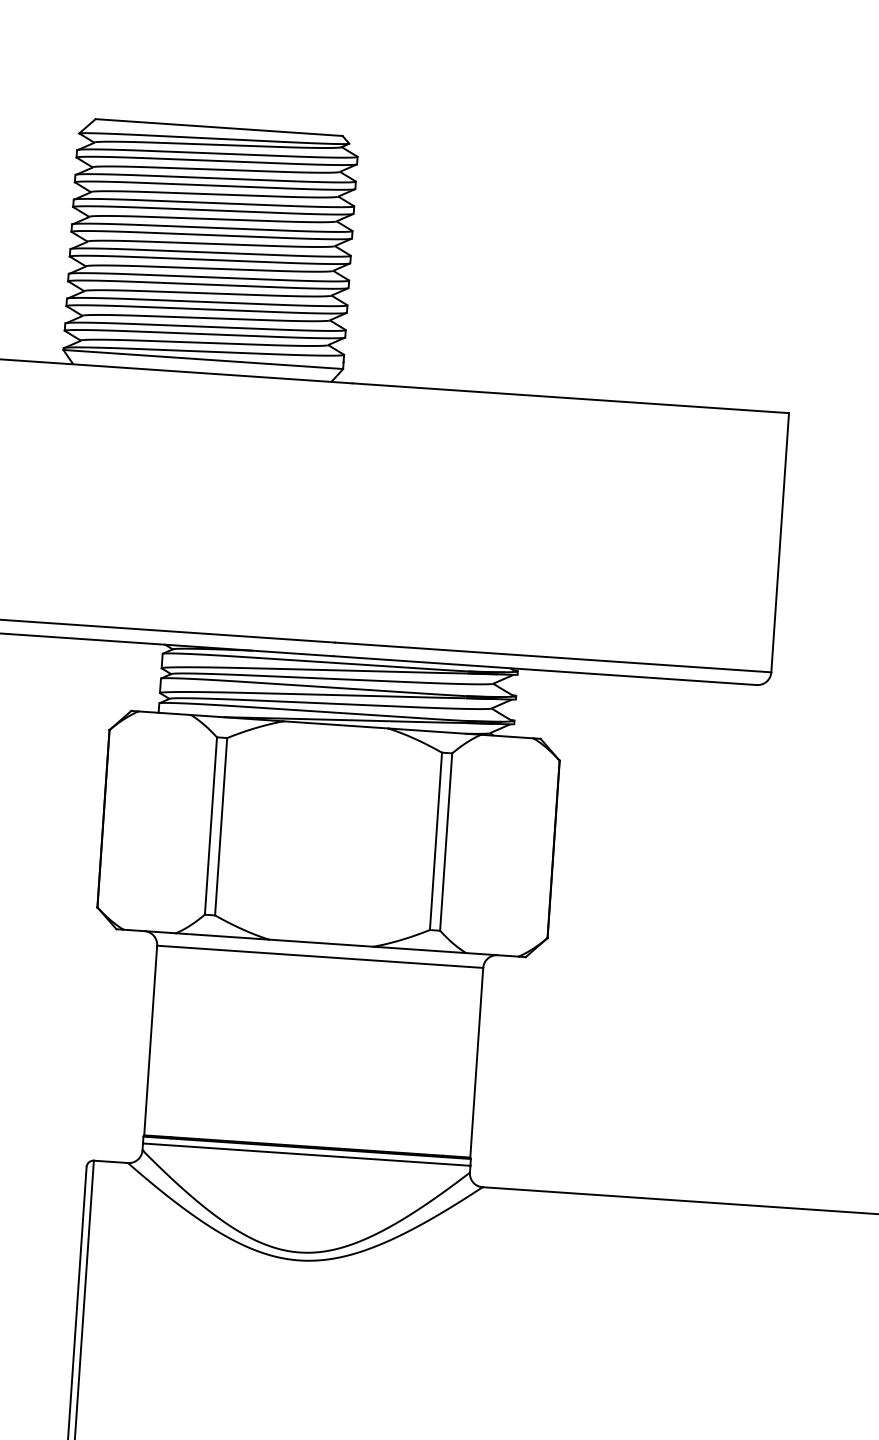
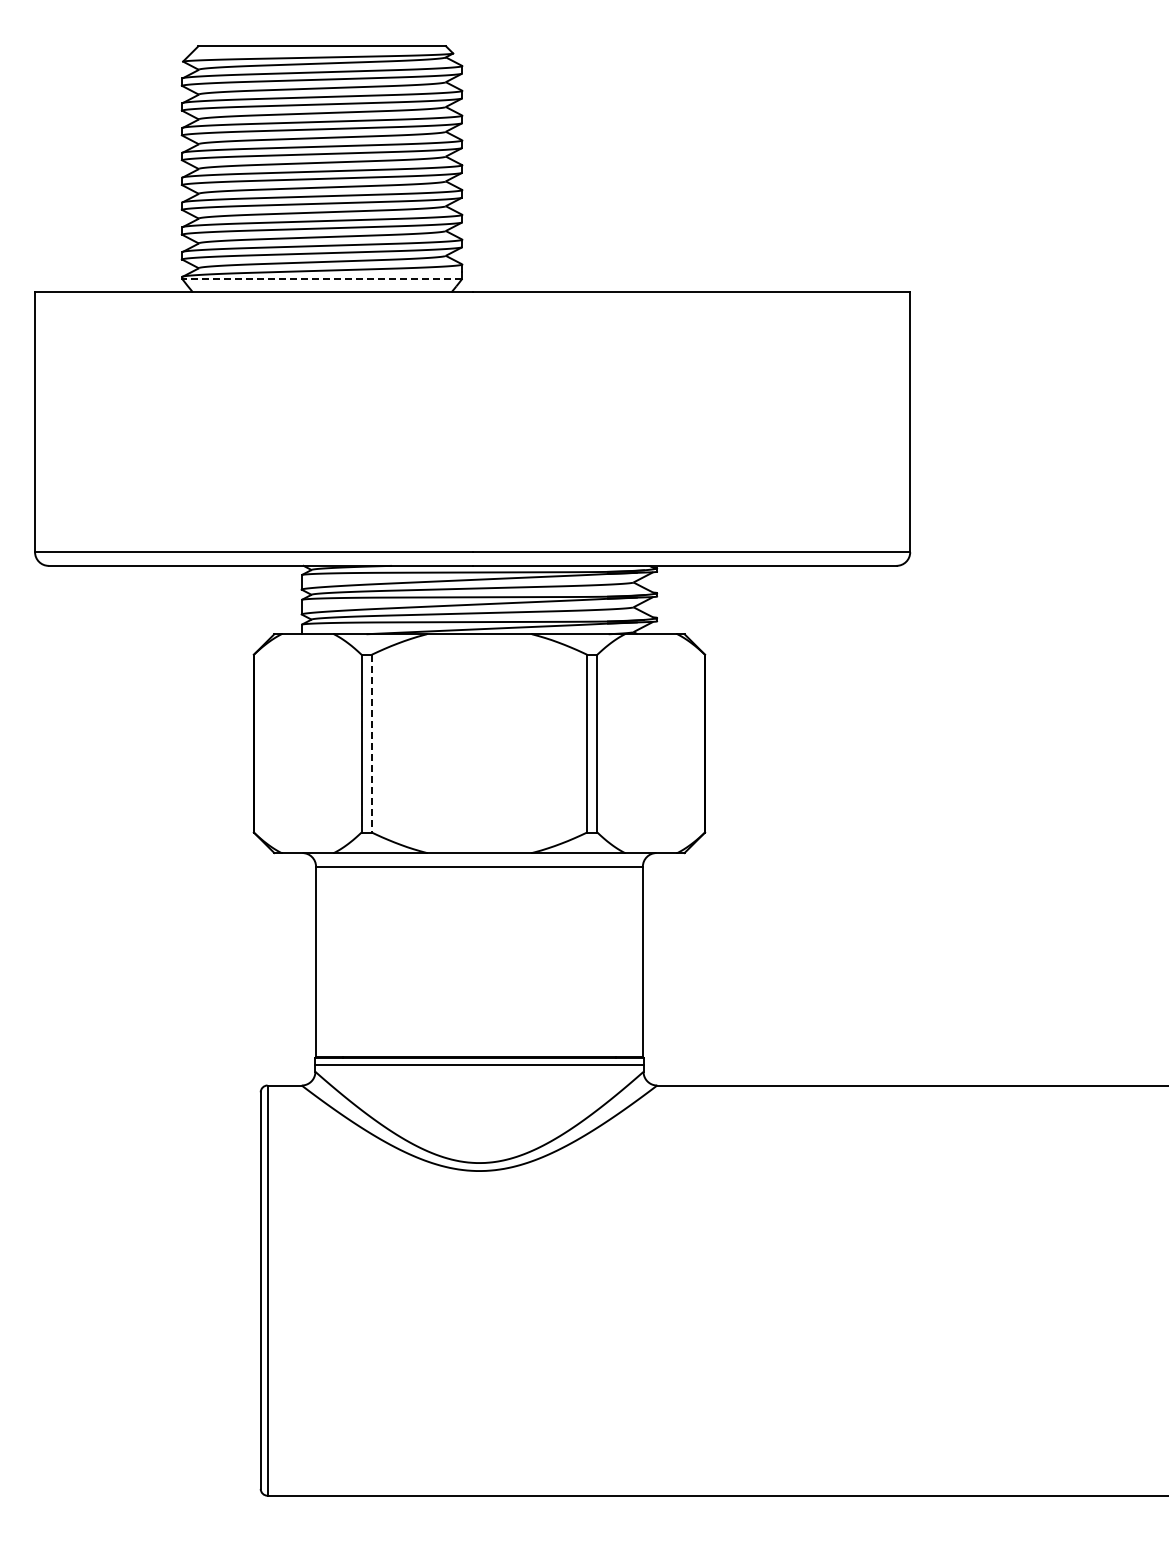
line: (202, 359) -> (321, 278), solid -> dashed
line: (220, 826) -> (371, 743), solid -> dashed

